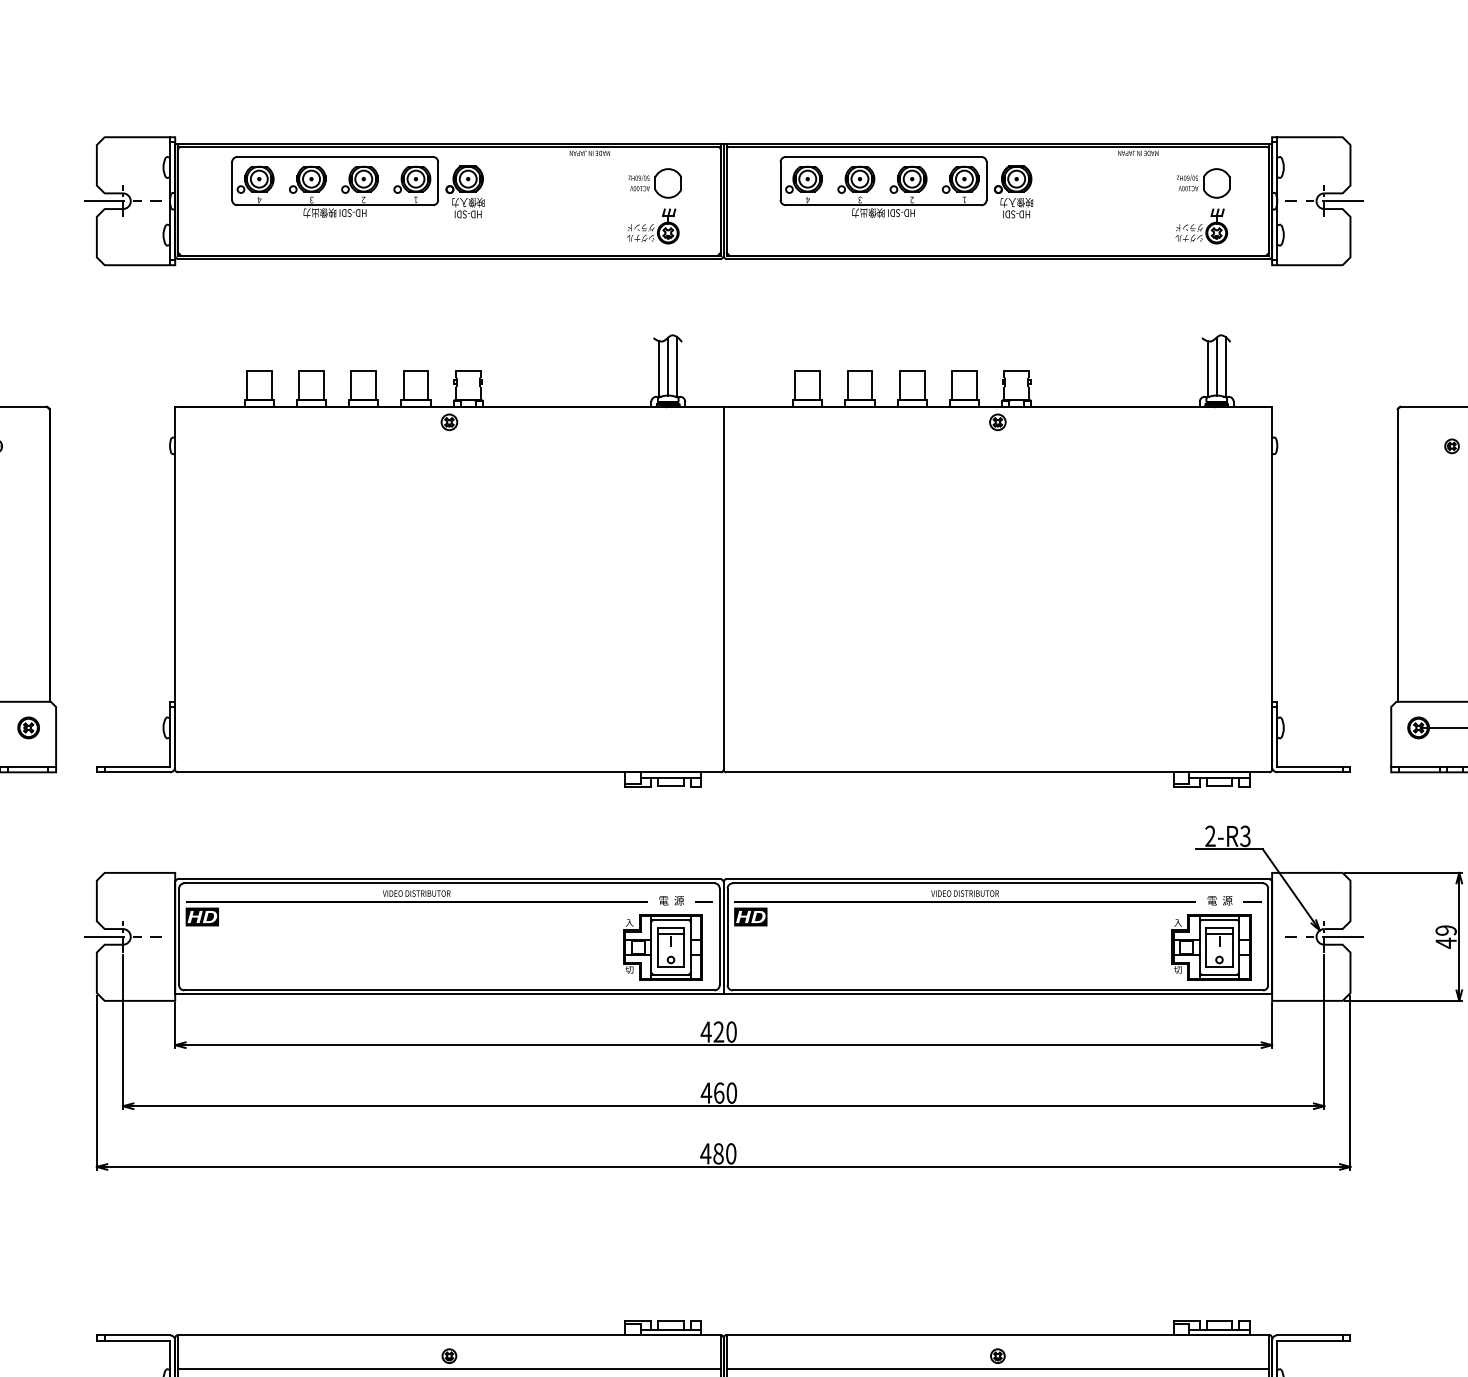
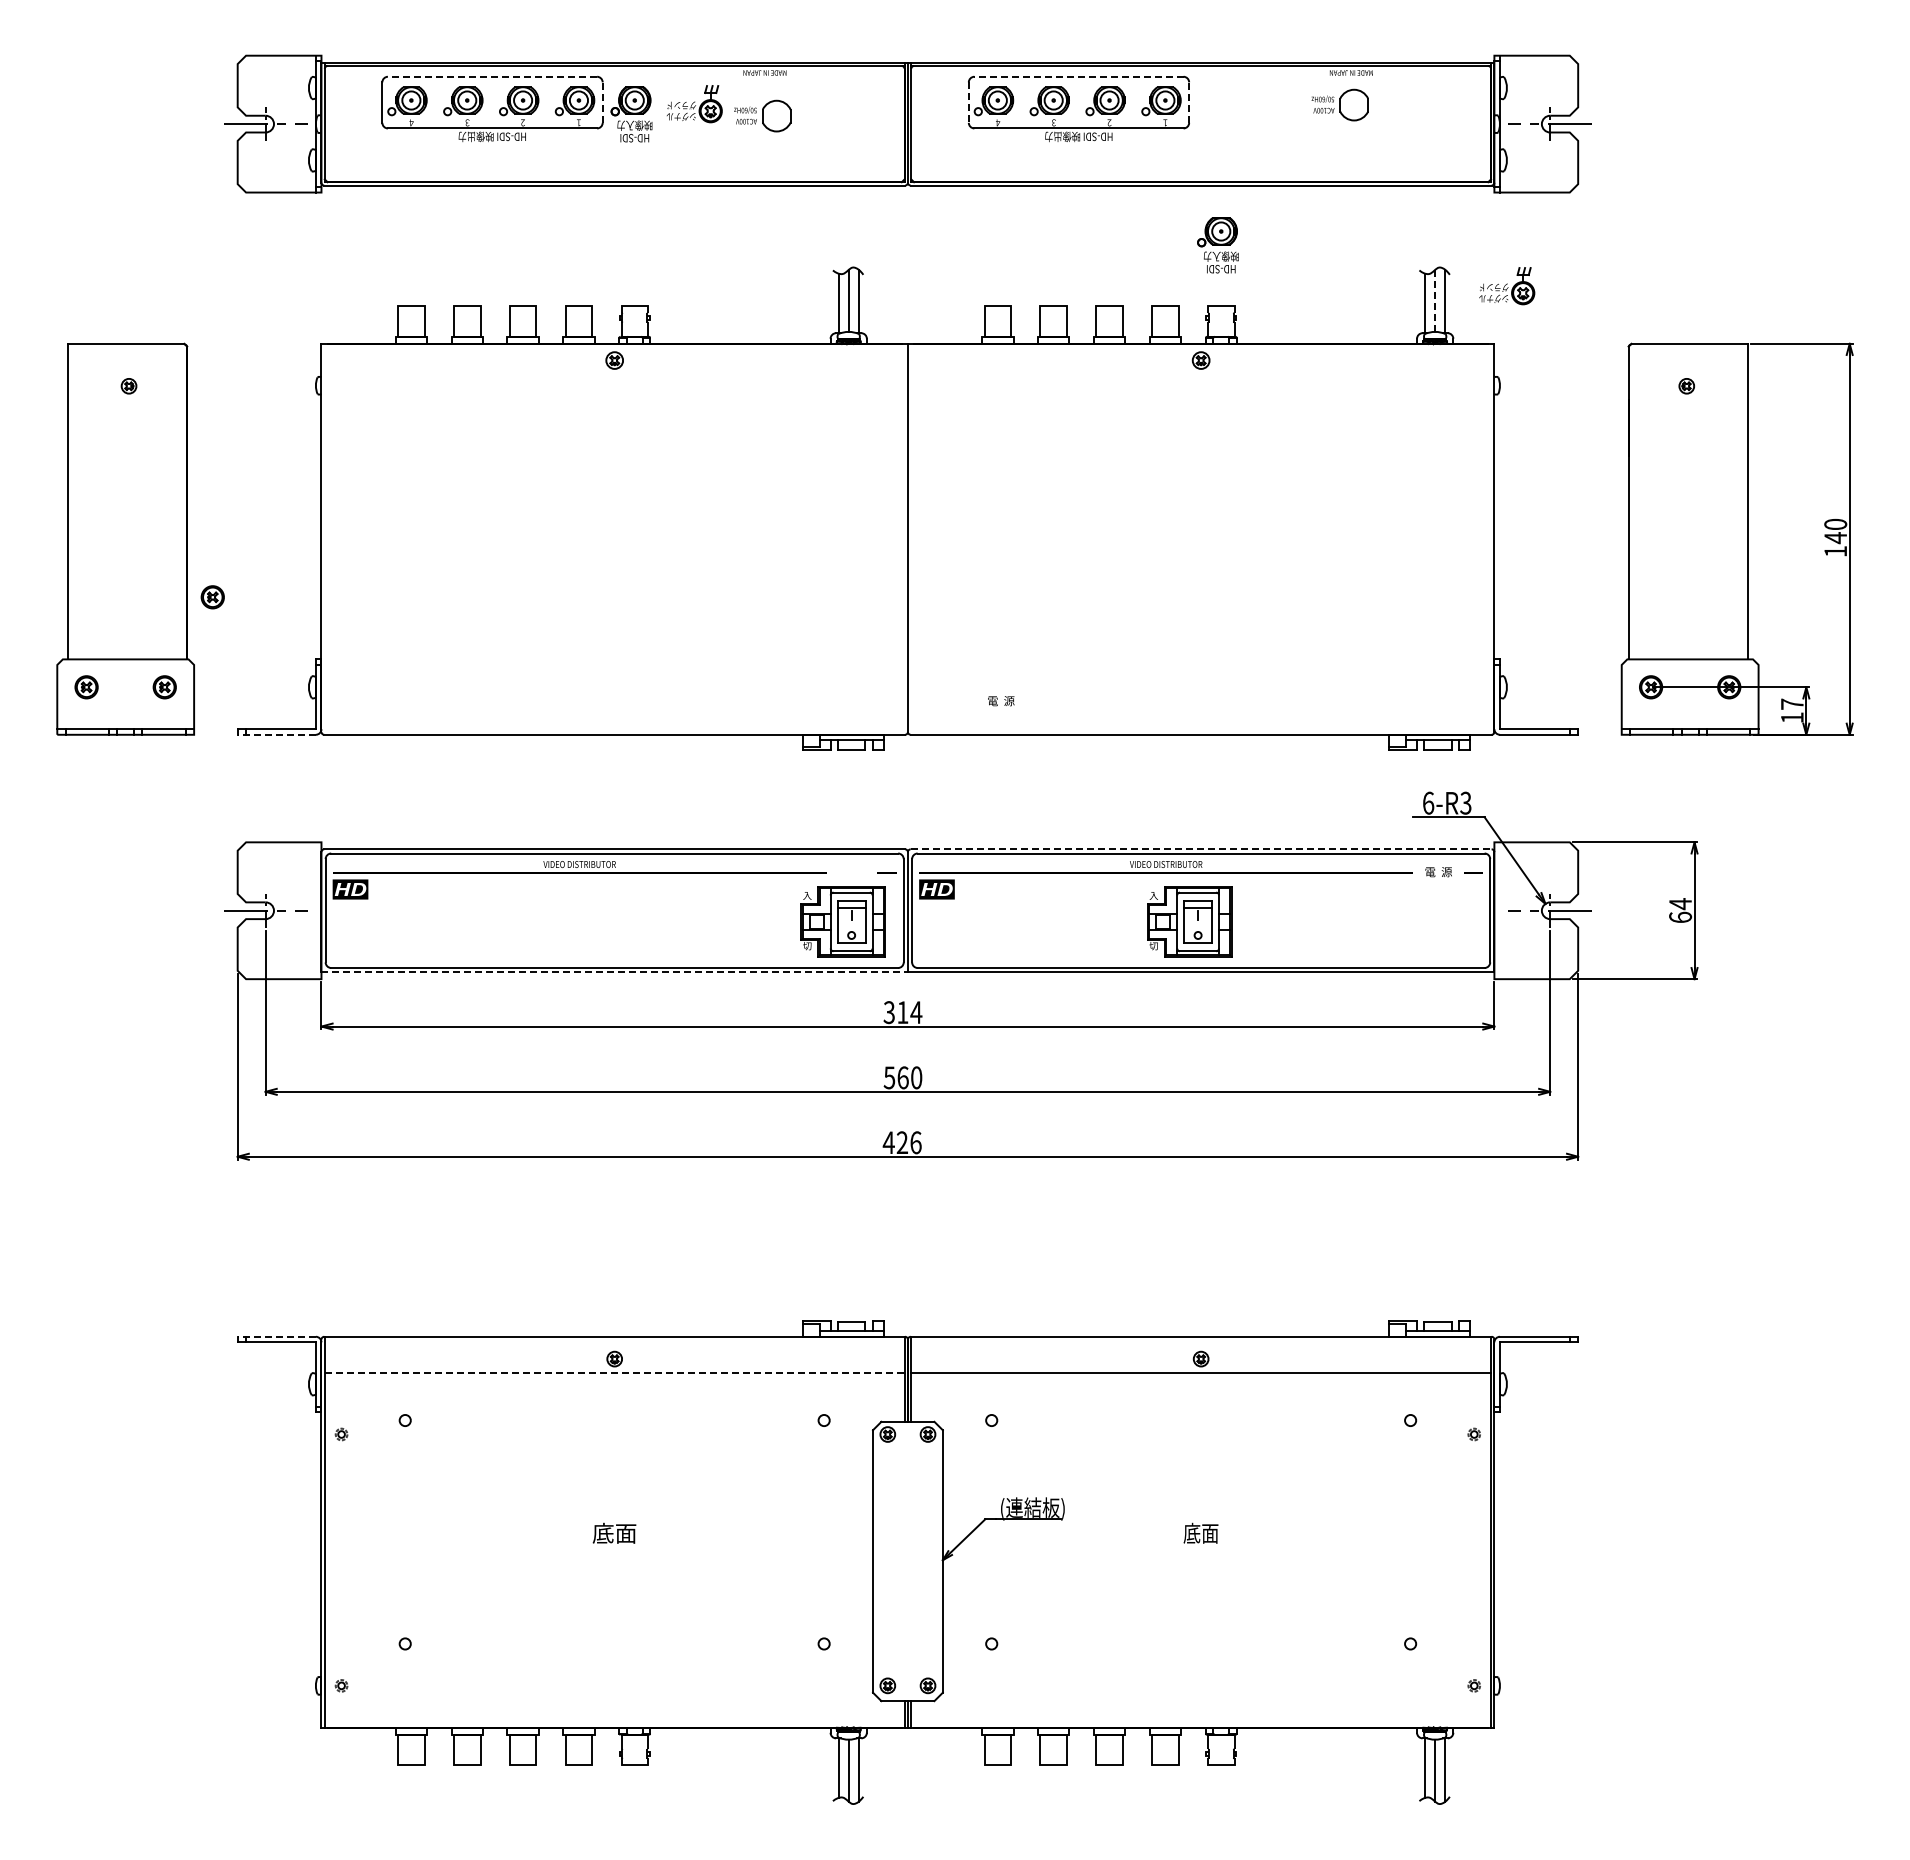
line: (335, 156) -> (492, 76), solid -> dashed
line: (883, 156) -> (1078, 76), solid -> dashed
line: (438, 181) -> (602, 102), solid -> dashed
line: (780, 181) -> (968, 103), solid -> dashed
line: (986, 181) -> (1189, 102), solid -> dashed
part: (654, 182) -> (762, 115), moved
part: (1203, 182) -> (1339, 104), moved
part: (1013, 192) -> (1217, 245), moved
part: (653, 226) -> (694, 104), moved
part: (1202, 226) -> (1507, 286), moved
line: (1217, 366) -> (1435, 300), solid -> dashed
part: (73, 643) -> (212, 597), added
line: (133, 772) -> (276, 734), solid -> dashed
text: (1210, 835) -> (1428, 802), 2-R3 -> 6-R3
line: (998, 879) -> (1201, 849), solid -> dashed
text: (671, 901) -> (1001, 701), moved
text: (1446, 936) -> (1680, 910), 49 -> 64
part: (1211, 946) -> (1189, 921), moved
line: (450, 994) -> (615, 972), solid -> dashed
text: (718, 1032) -> (902, 1012), 420 -> 314
text: (706, 1092) -> (889, 1077), 460 -> 560
text: (724, 1153) -> (908, 1142), 480 -> 426
line: (133, 1335) -> (276, 1336), solid -> dashed
line: (449, 1369) -> (614, 1373), solid -> dashed

